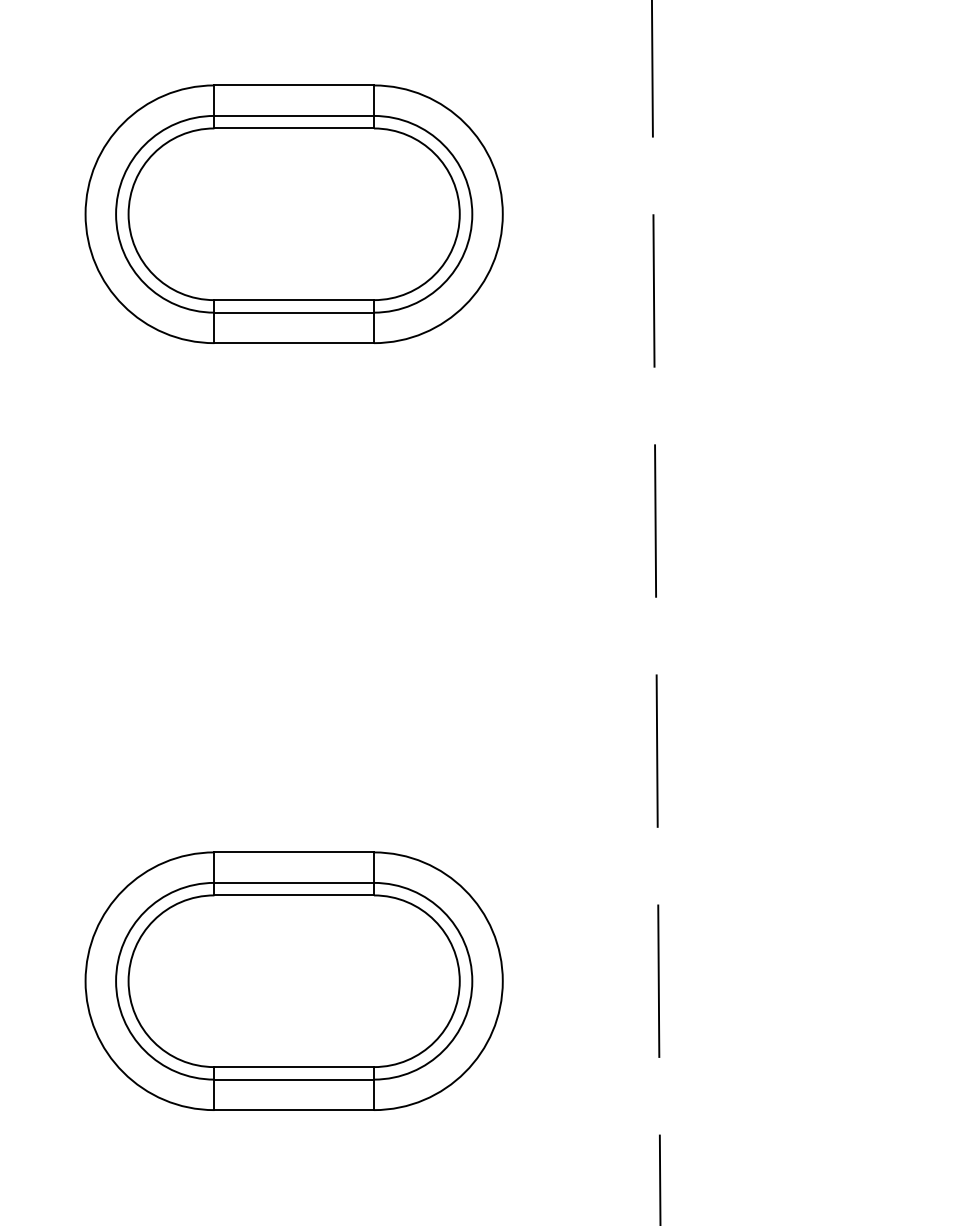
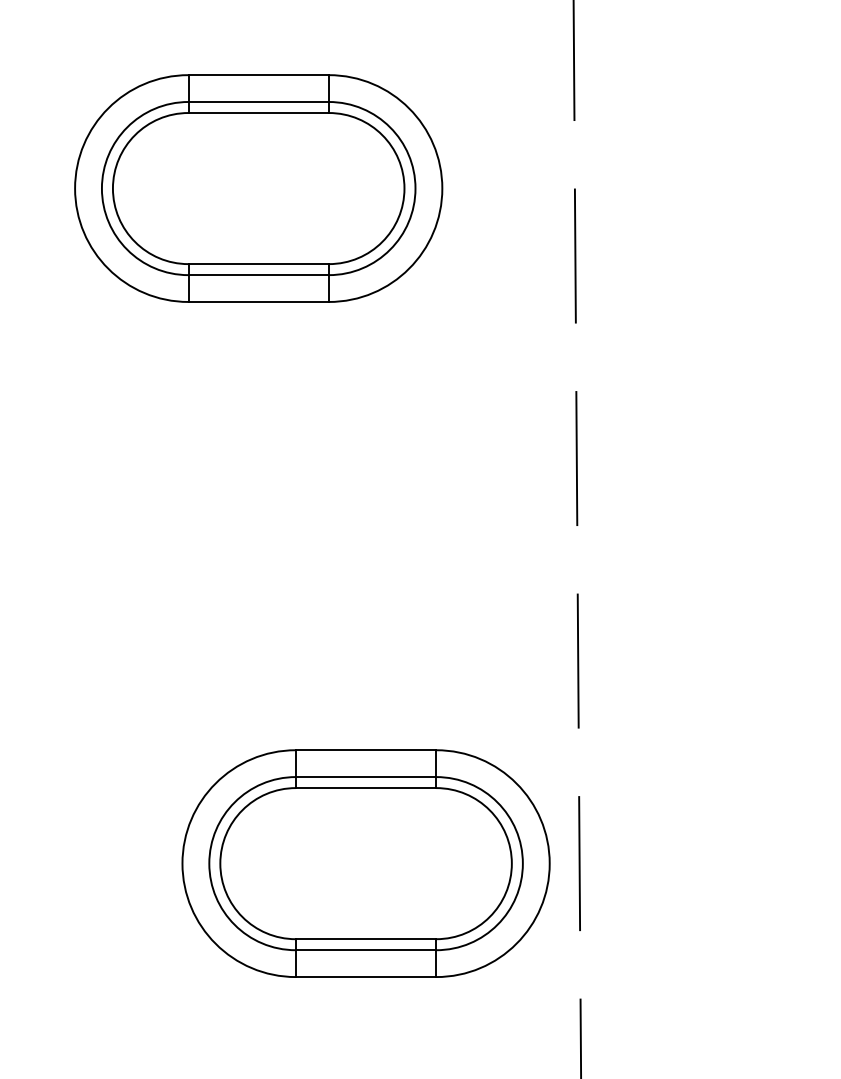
part: (293, 980) -> (365, 862), moved

